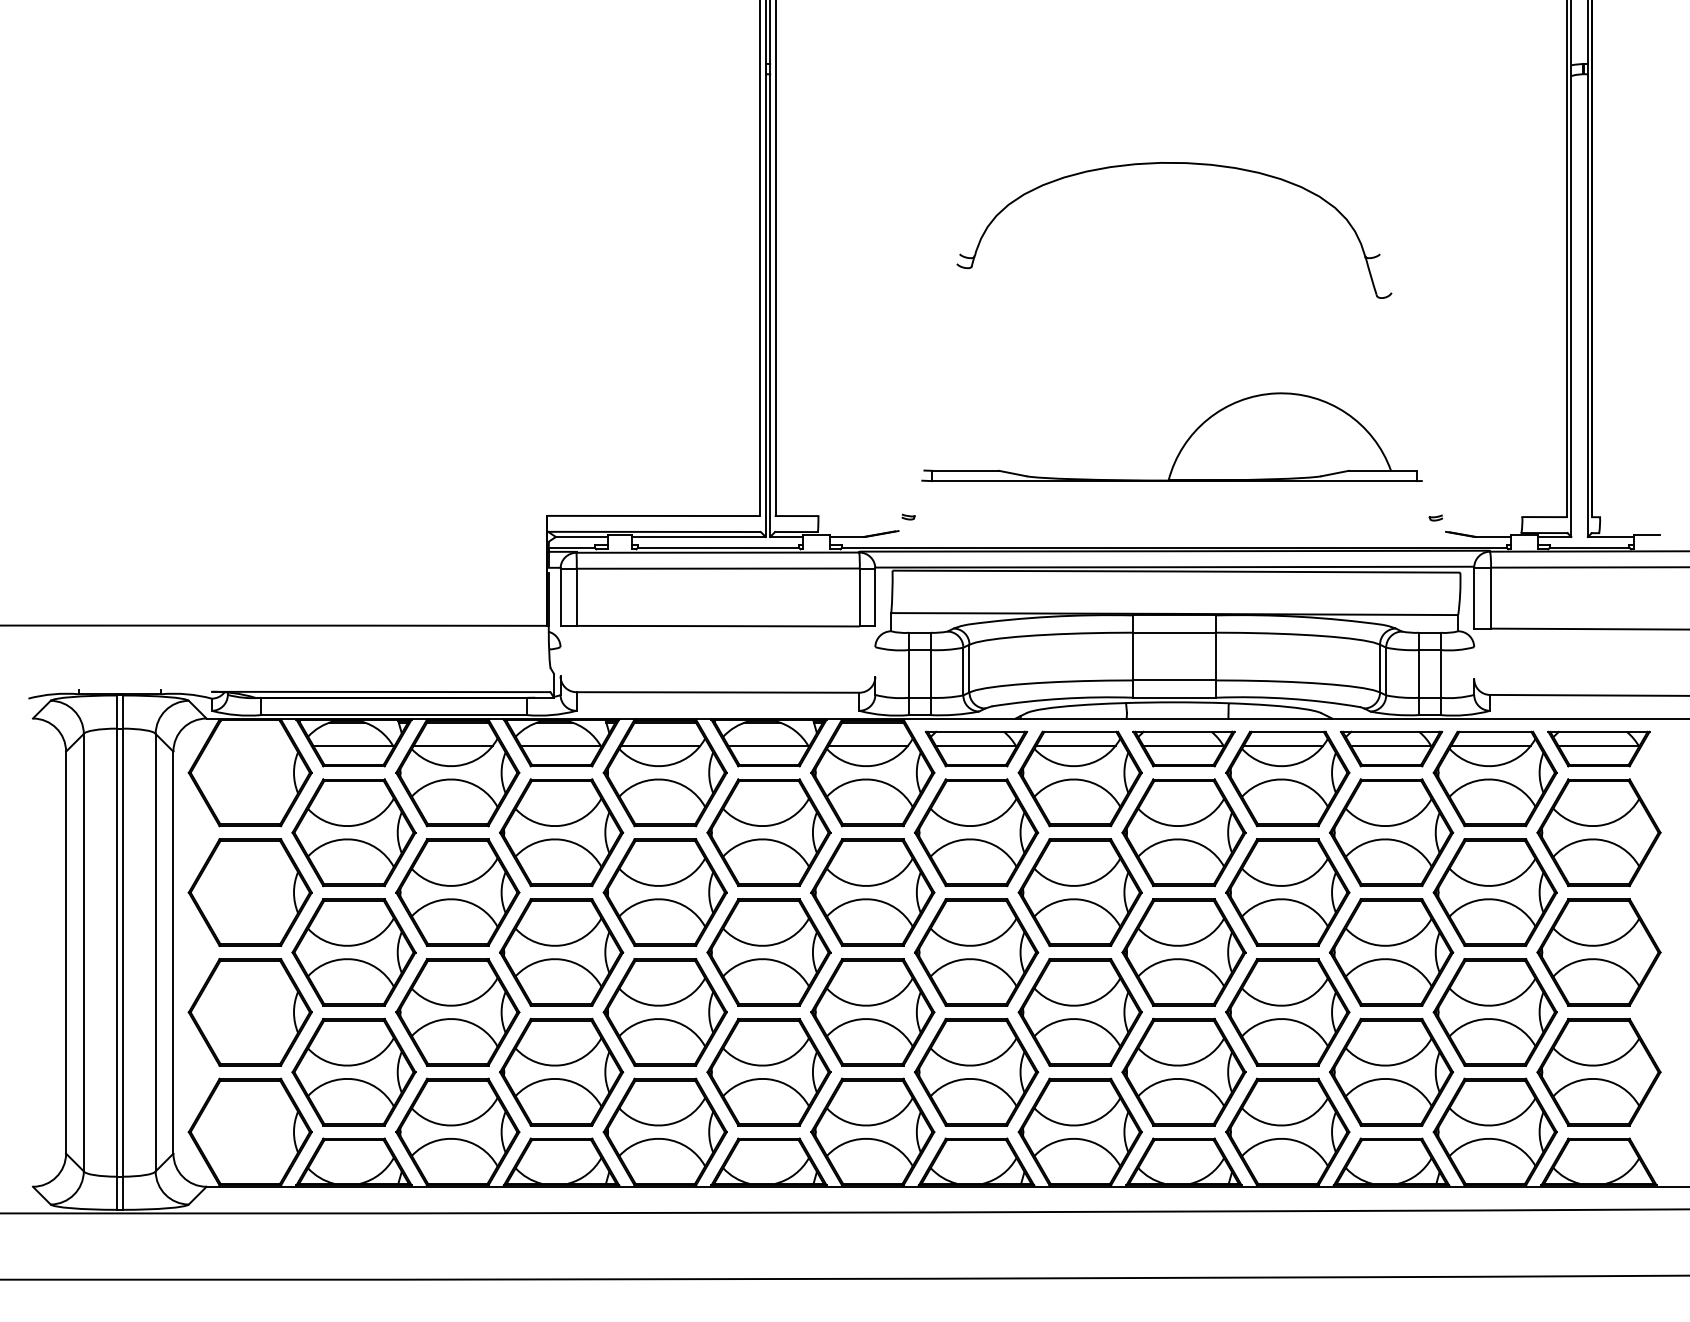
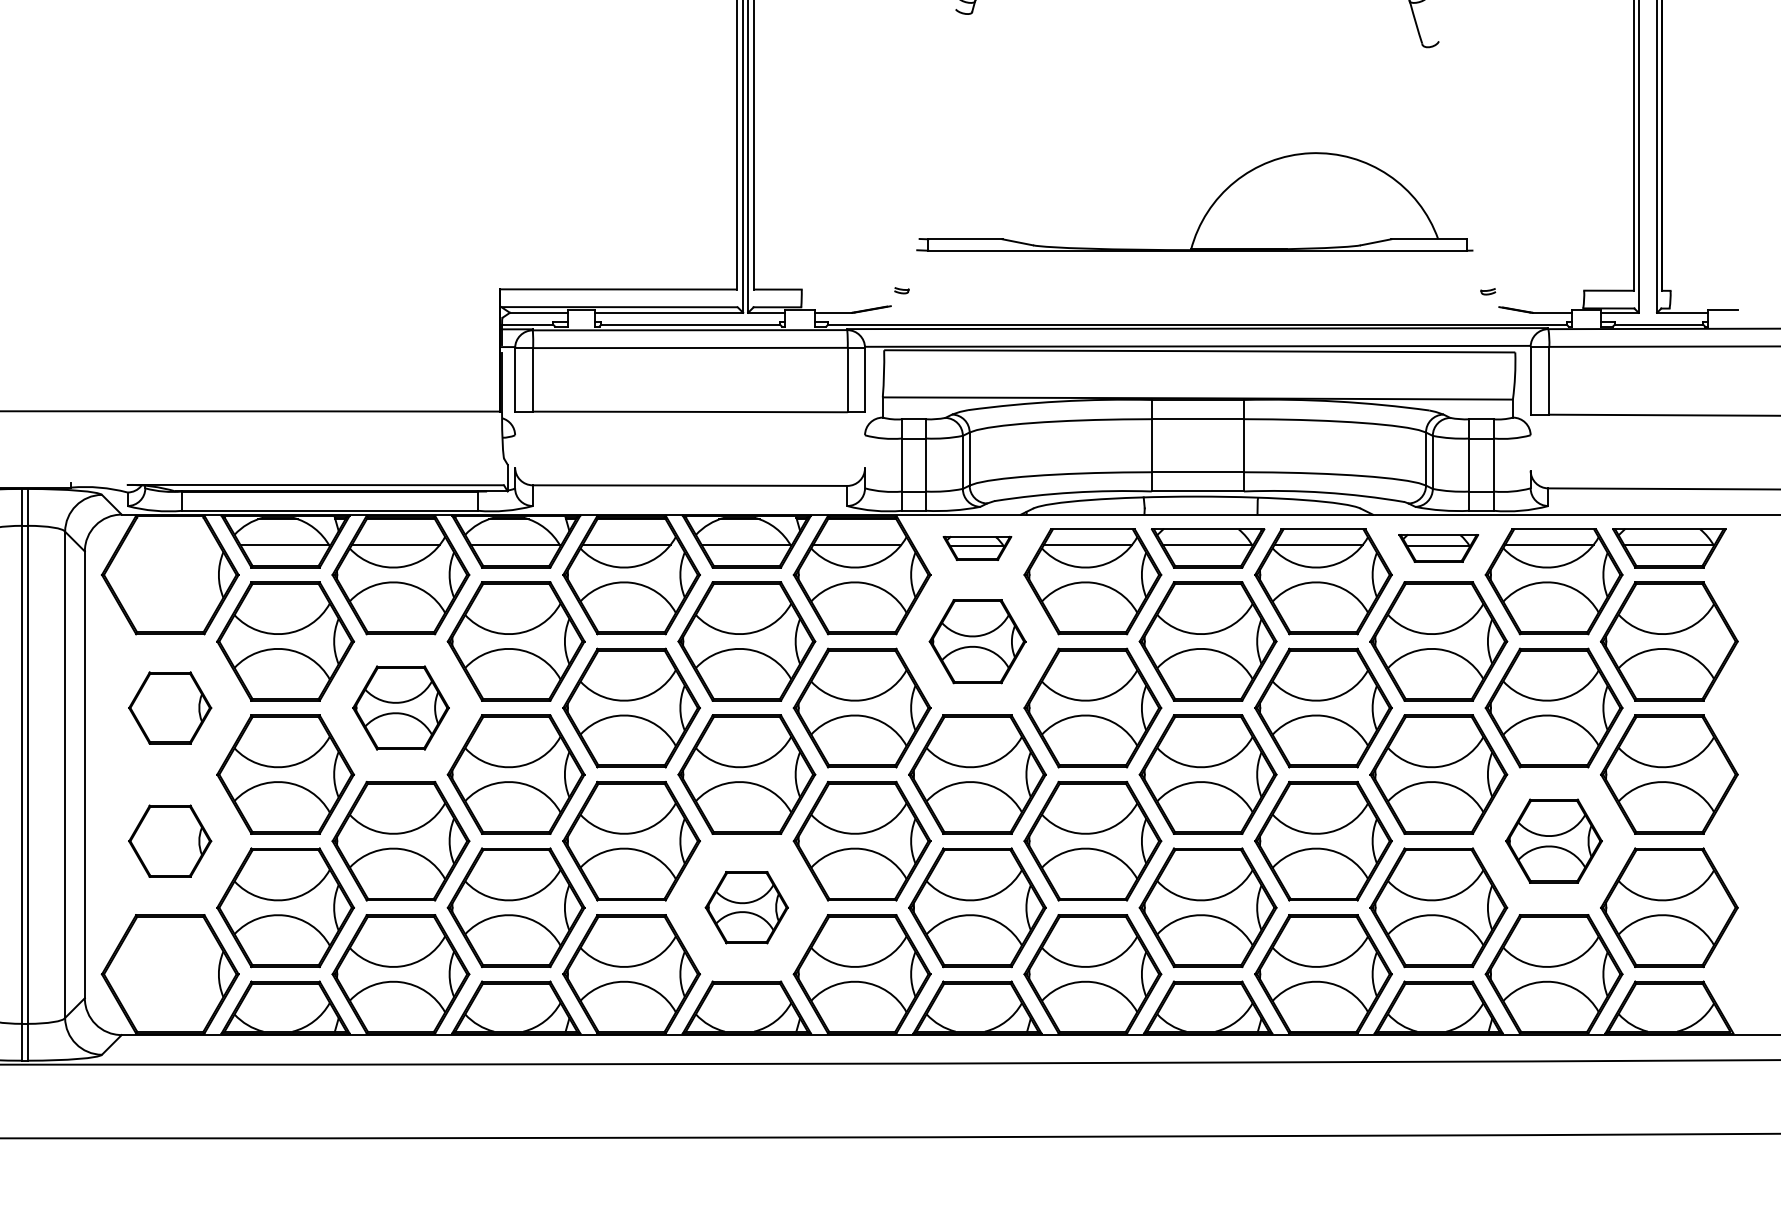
part: (976, 748) -> (977, 547), size x0.6
part: (1391, 748) -> (1438, 547), size x0.7
part: (976, 832) -> (977, 641), size x0.7
part: (249, 892) -> (169, 707), size x0.6
part: (457, 892) -> (400, 707), size x0.7
part: (249, 1012) -> (169, 841), size x0.6
part: (1494, 1012) -> (1553, 841), size x0.7
part: (768, 1071) -> (746, 906), size x0.6

